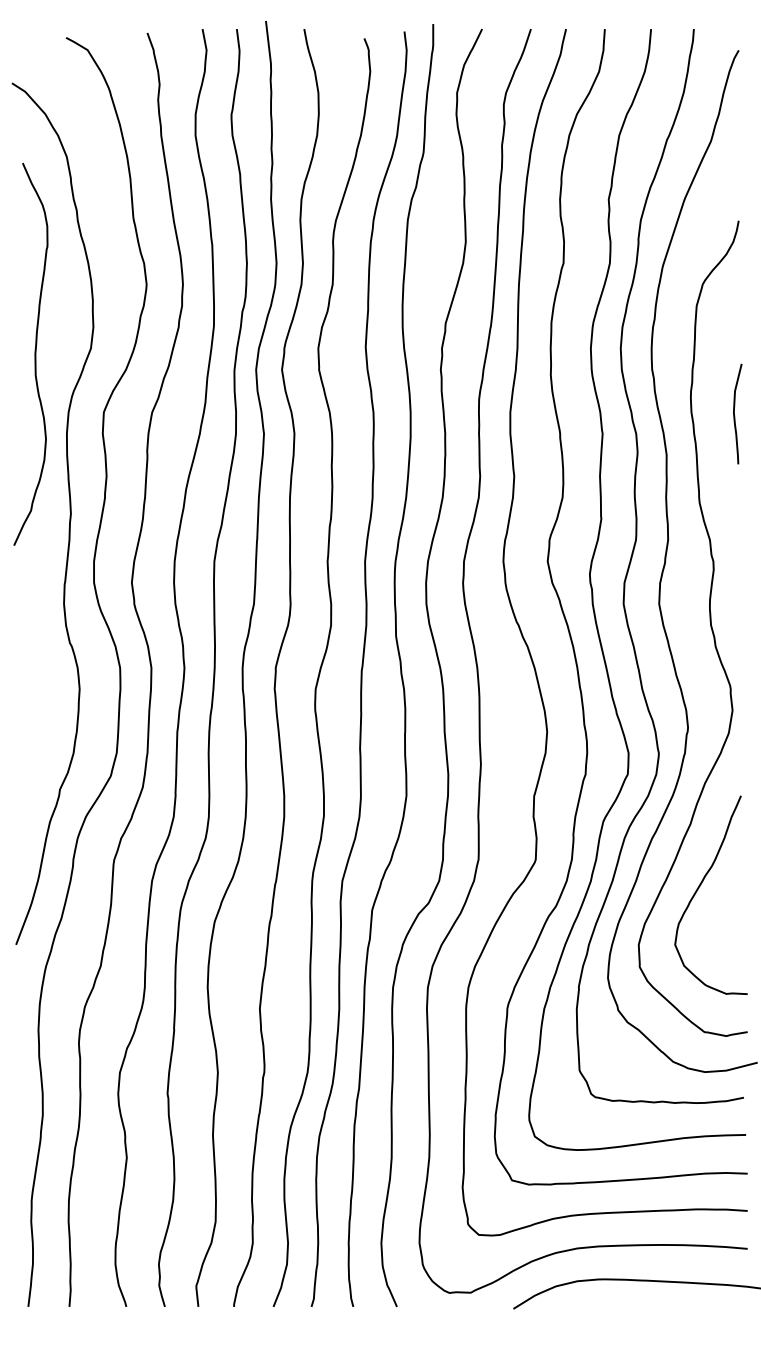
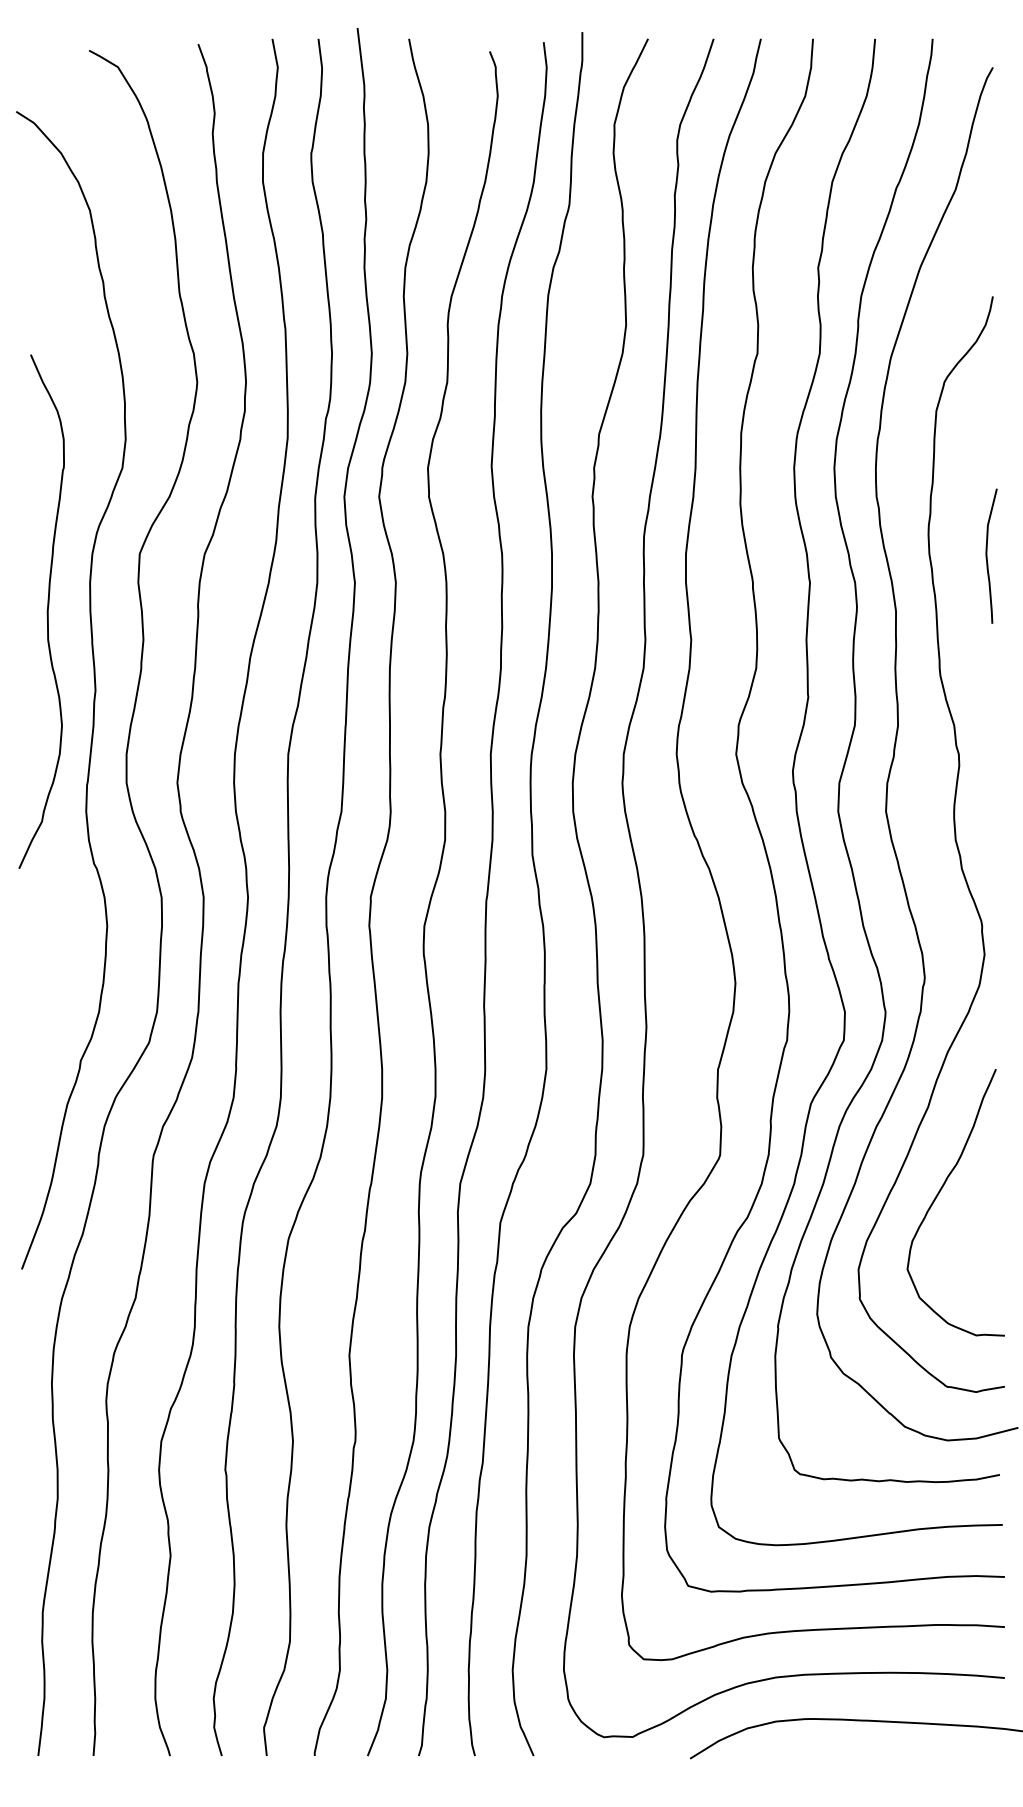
curve: (34, 353) -> (46, 610), moved

